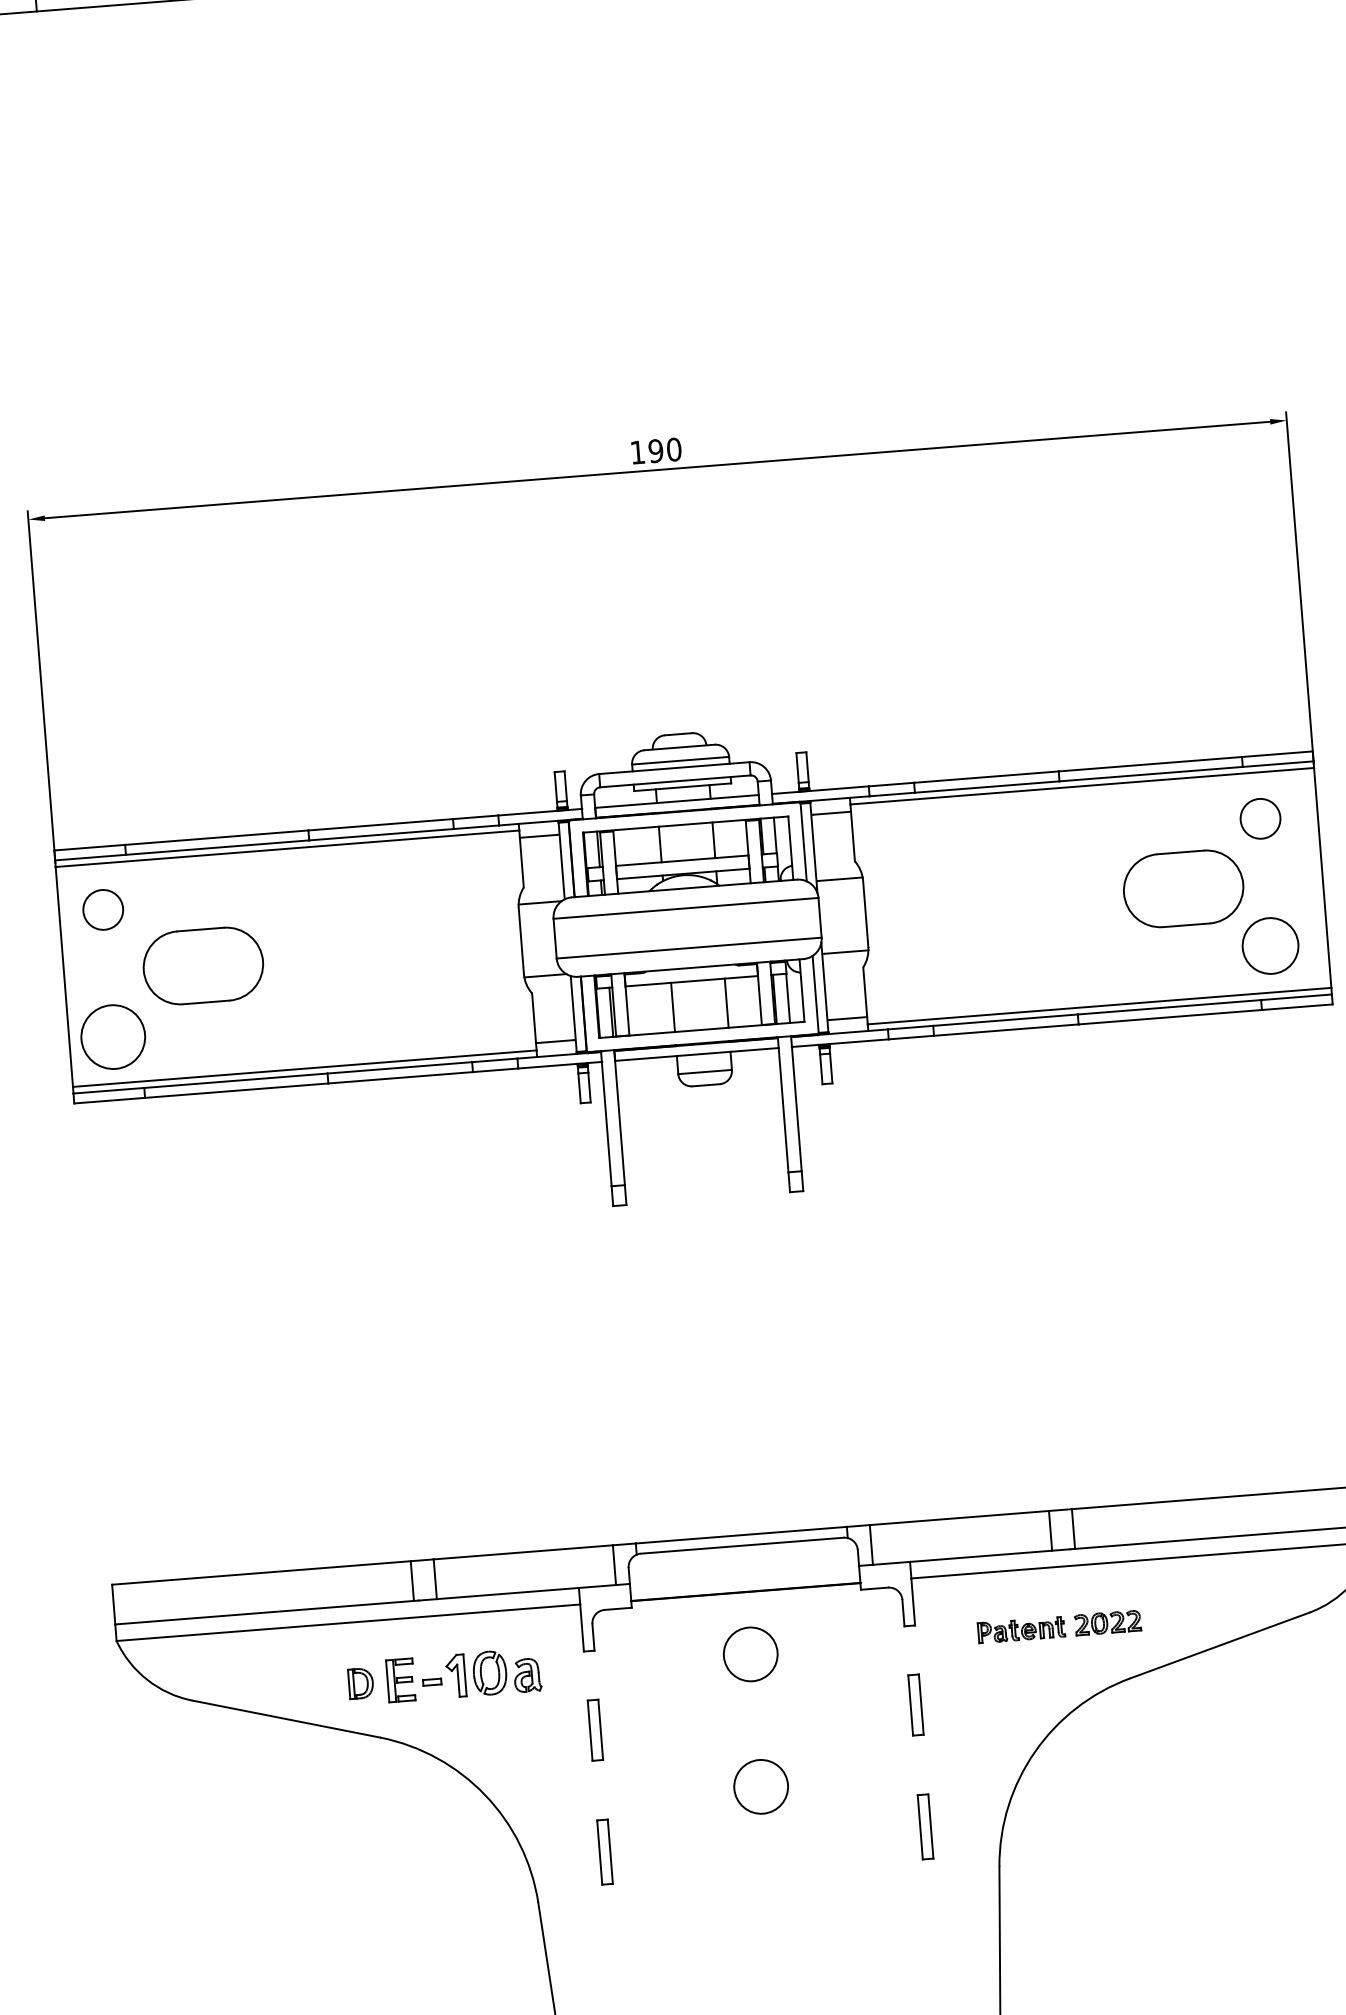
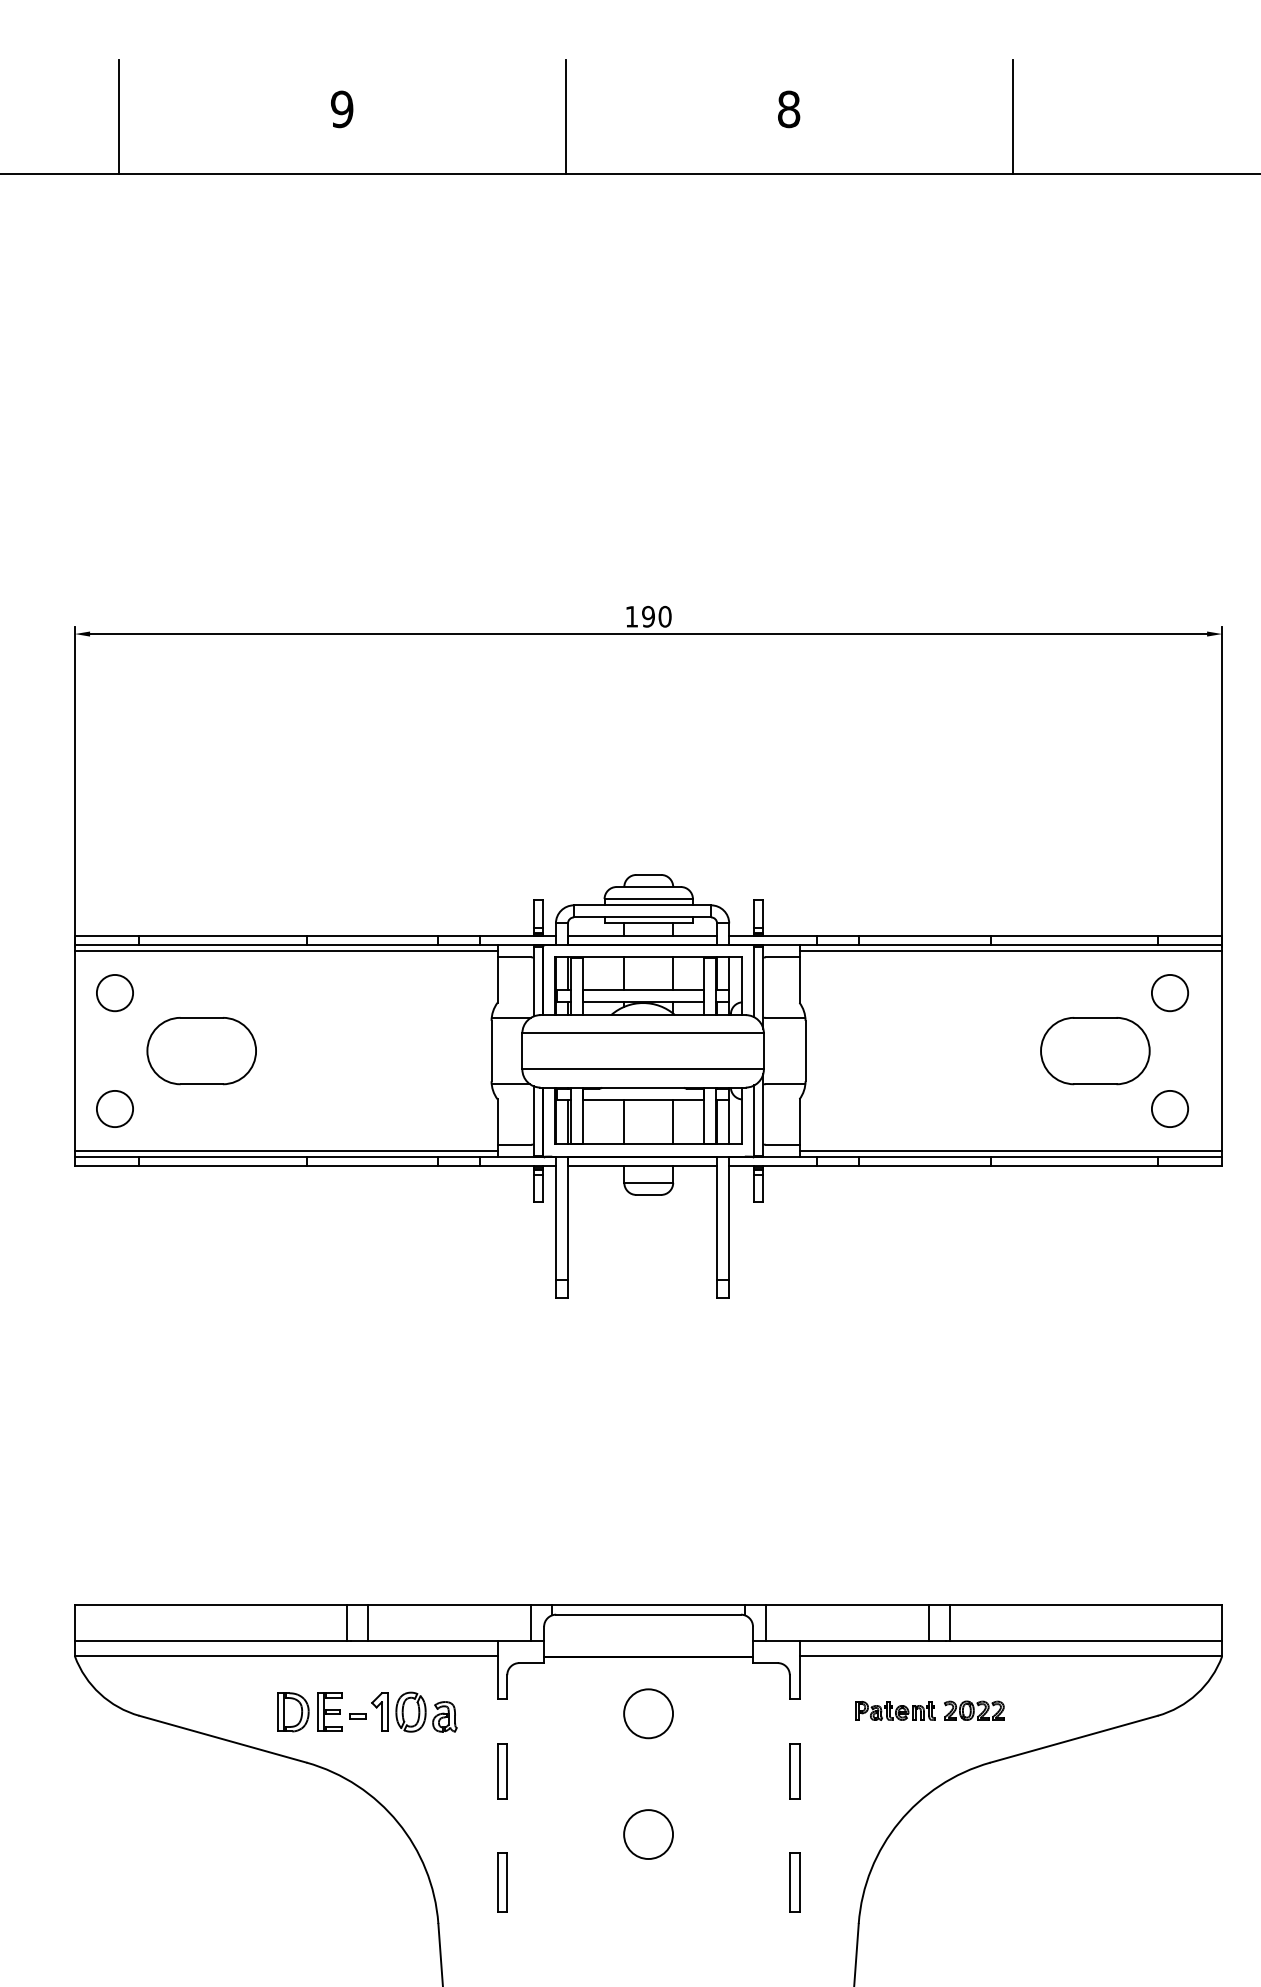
circle: (1269, 945) -> (1169, 1108), size x0.71
circle: (112, 1036) -> (114, 1108), size x0.62
part: (361, 1683) -> (293, 1712), size x1.43

